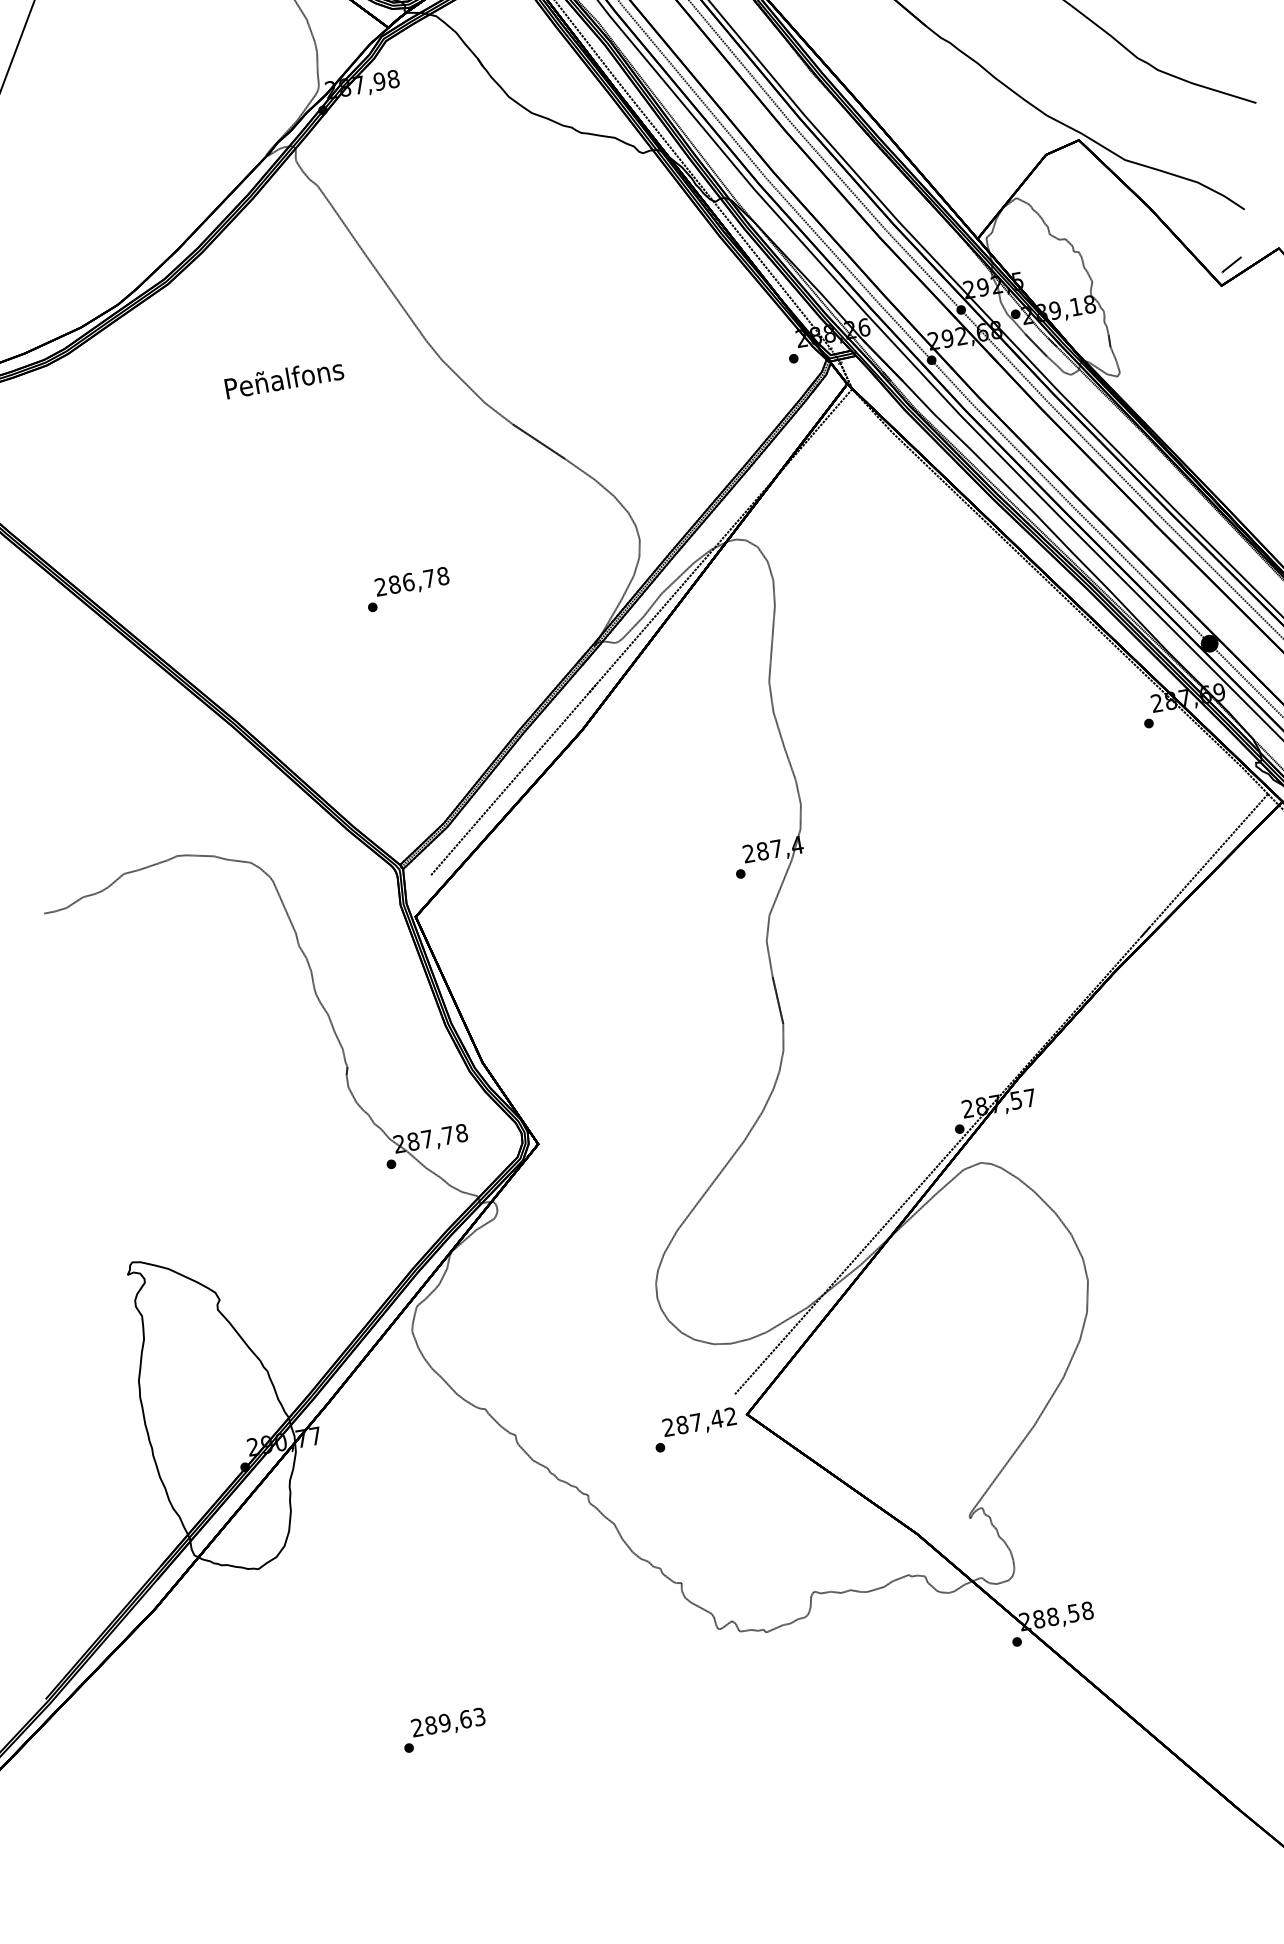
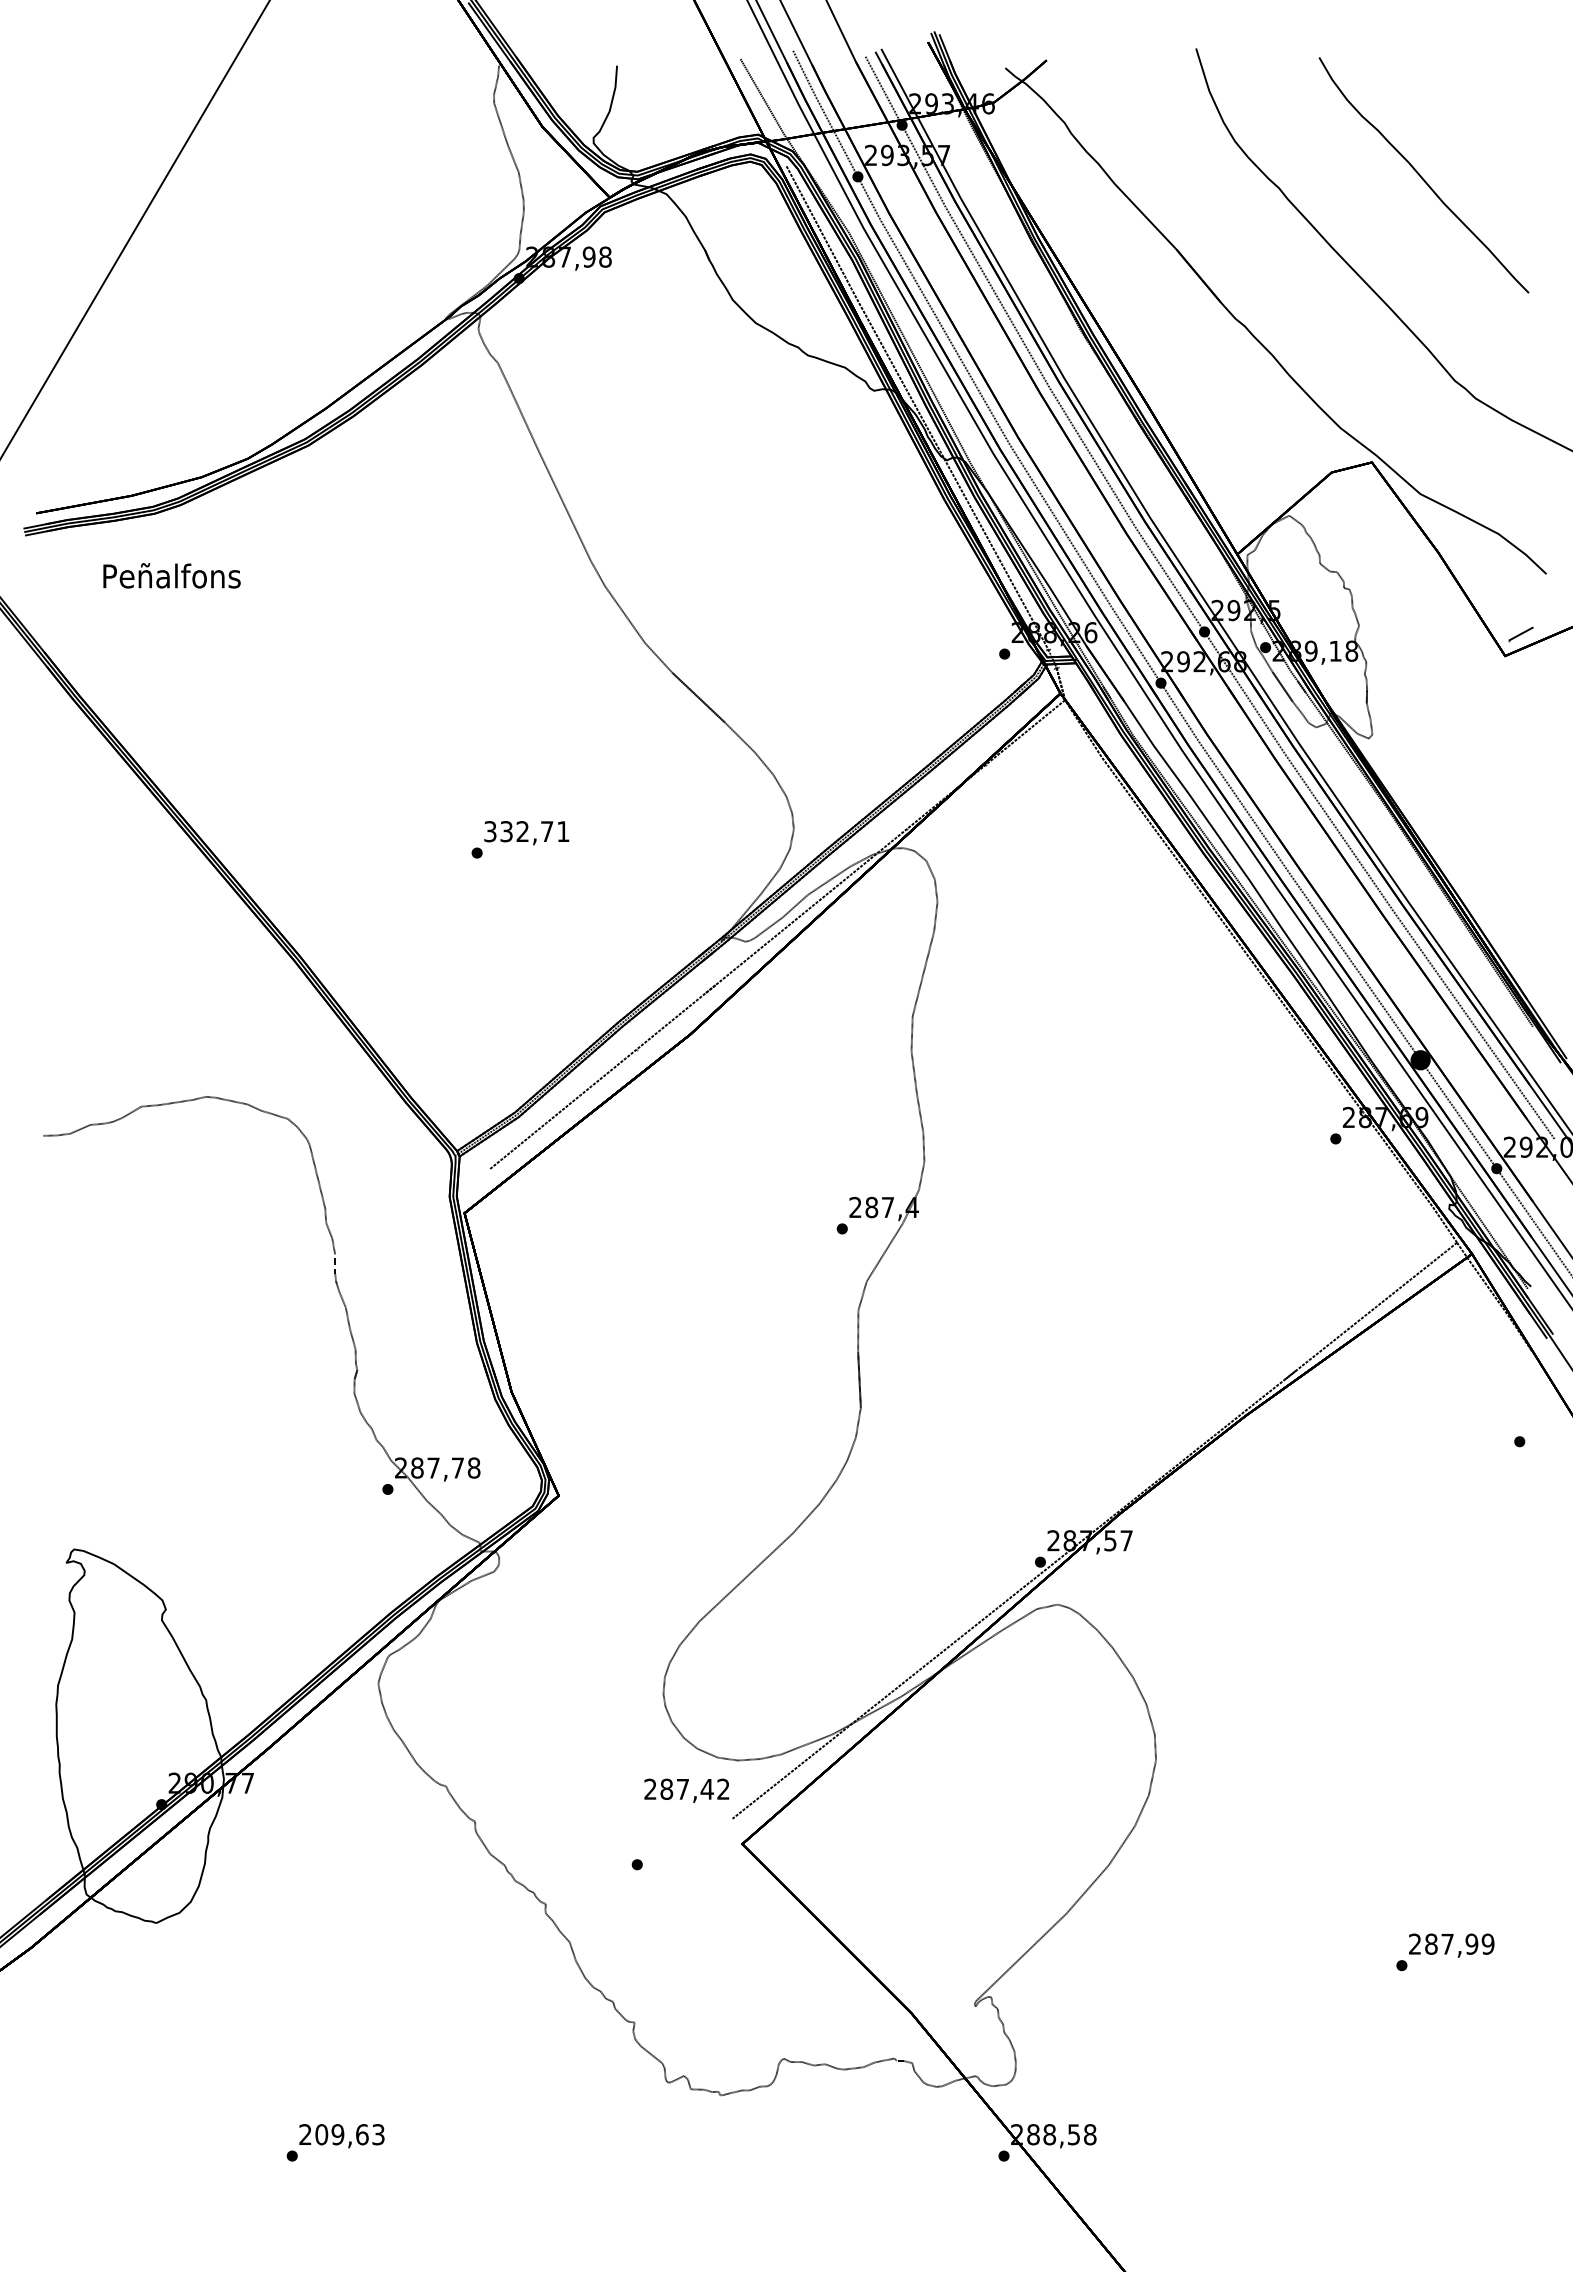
text: (283, 378) -> (171, 575), moved
text: (411, 581) -> (526, 831), 286,78 -> 332,71
text: (699, 1423) -> (686, 1790), moved
text: (430, 1725) -> (321, 2134), 289,63 -> 209,63

